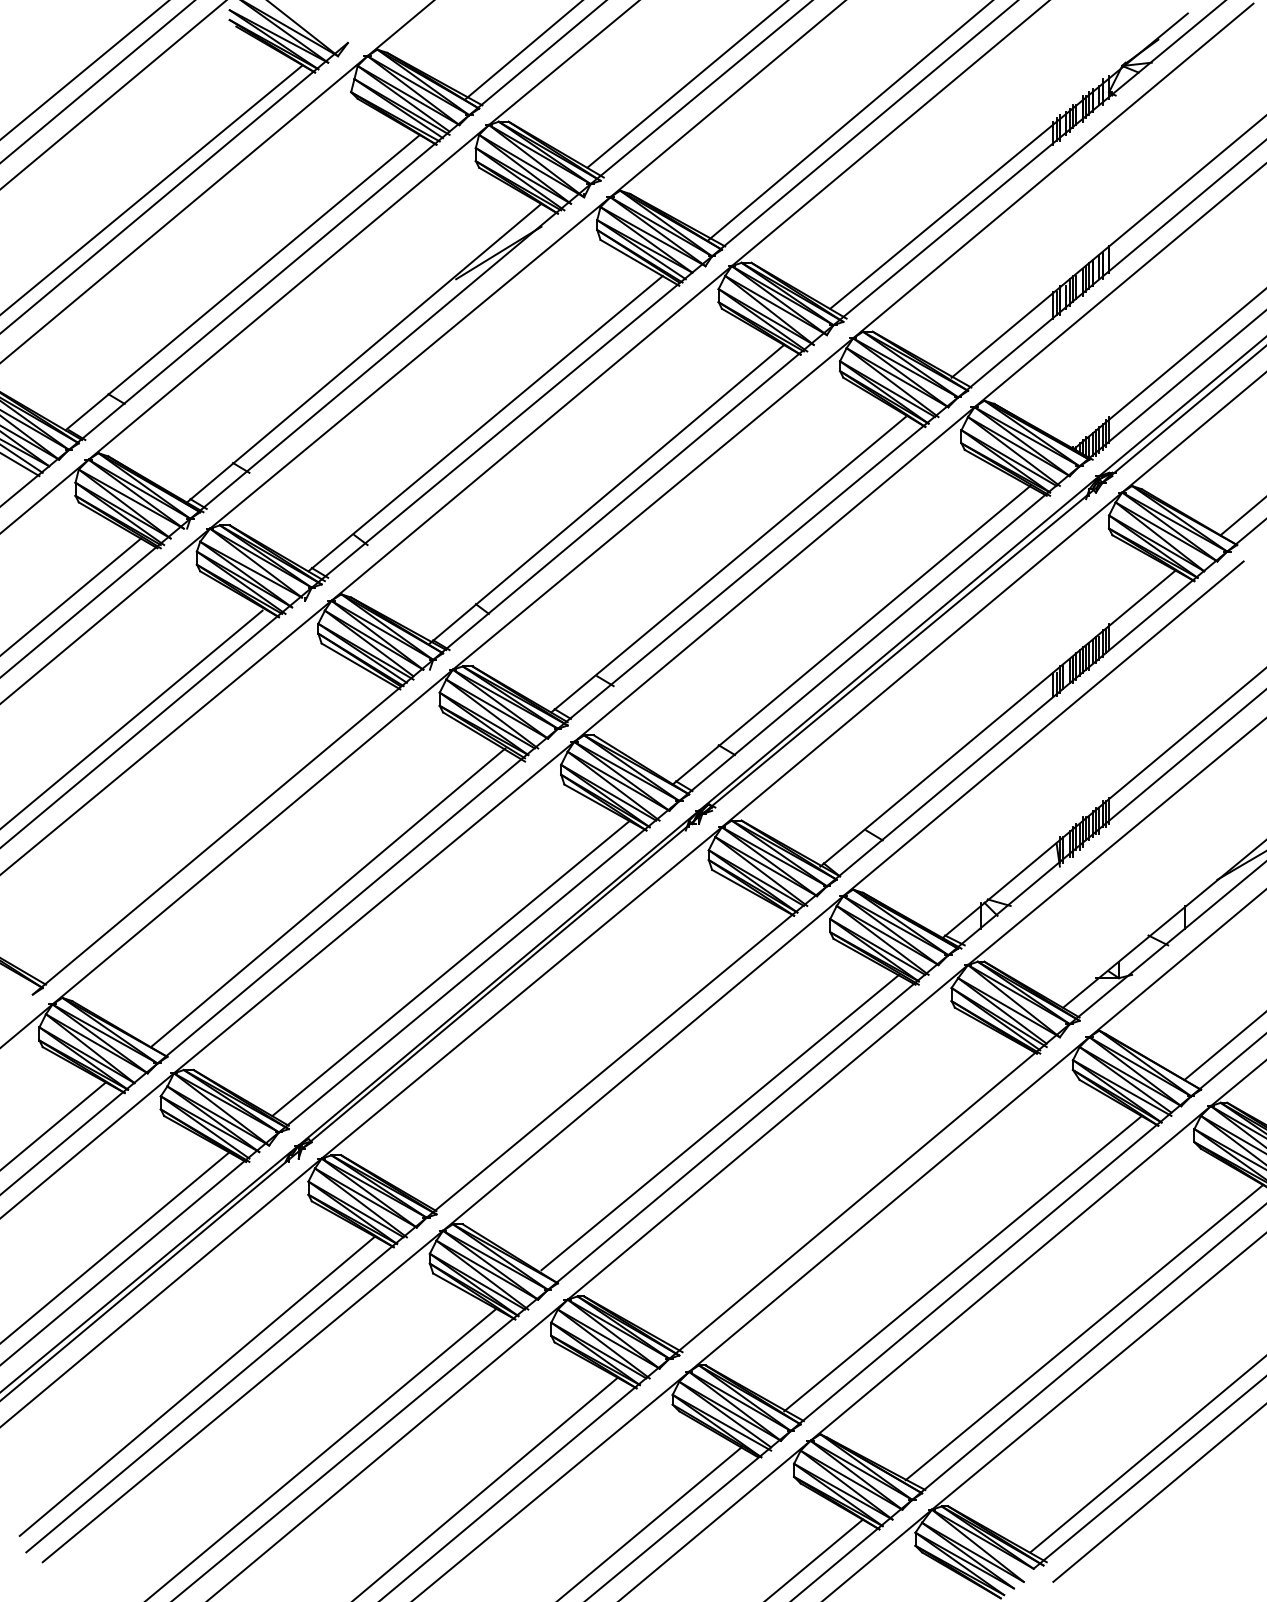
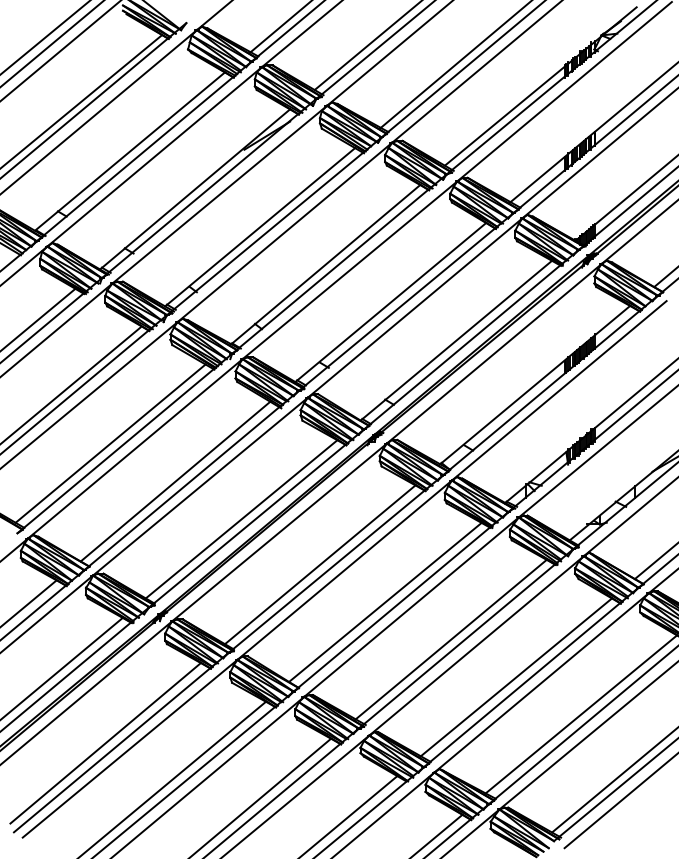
line: (206, 827) -> (110, 443), added
line: (598, 1052) -> (320, 564), added
line: (842, 1192) -> (451, 639), added

